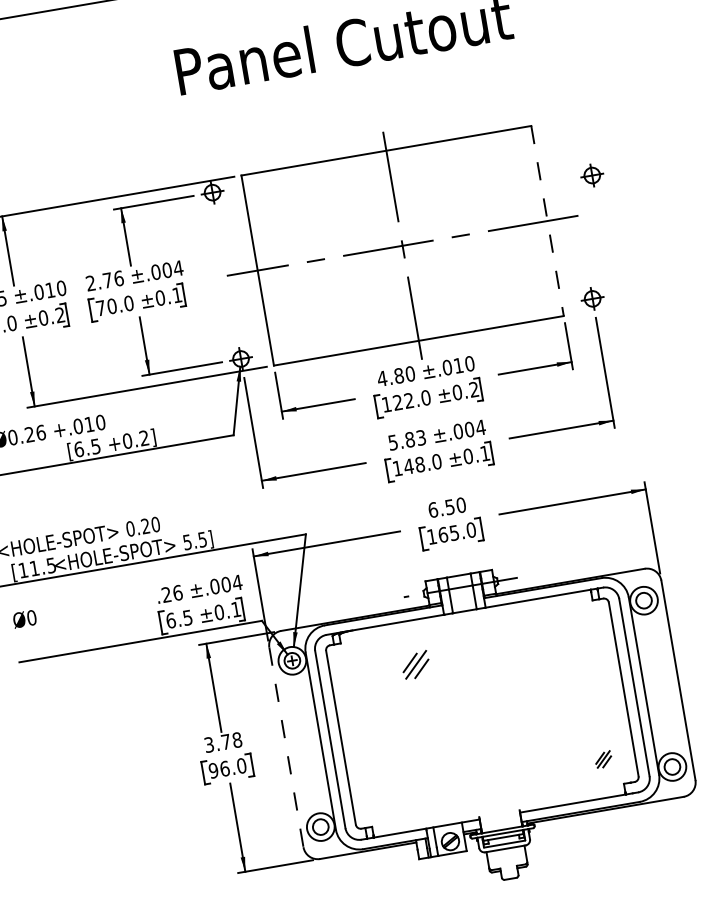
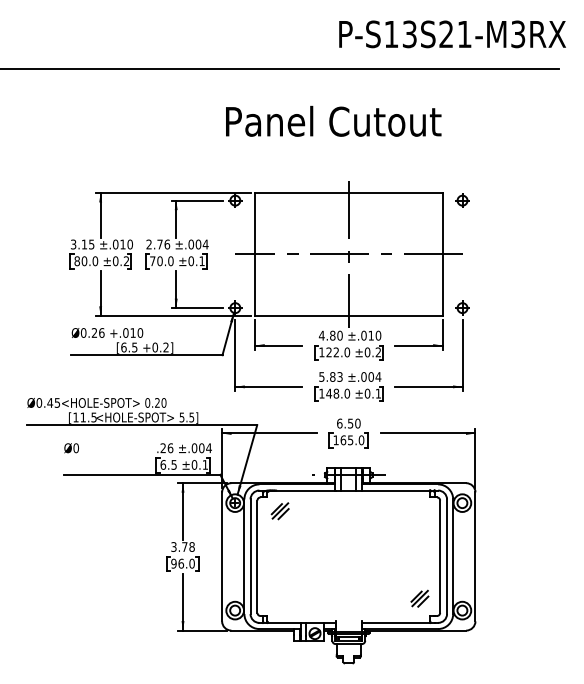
part: (592, 175) -> (462, 200), moved
line: (547, 221) -> (442, 254), dashed -> solid
part: (414, 665) -> (279, 511), moved
line: (287, 748) -> (222, 557), dashed -> solid
part: (602, 759) -> (419, 598), size x1.67

